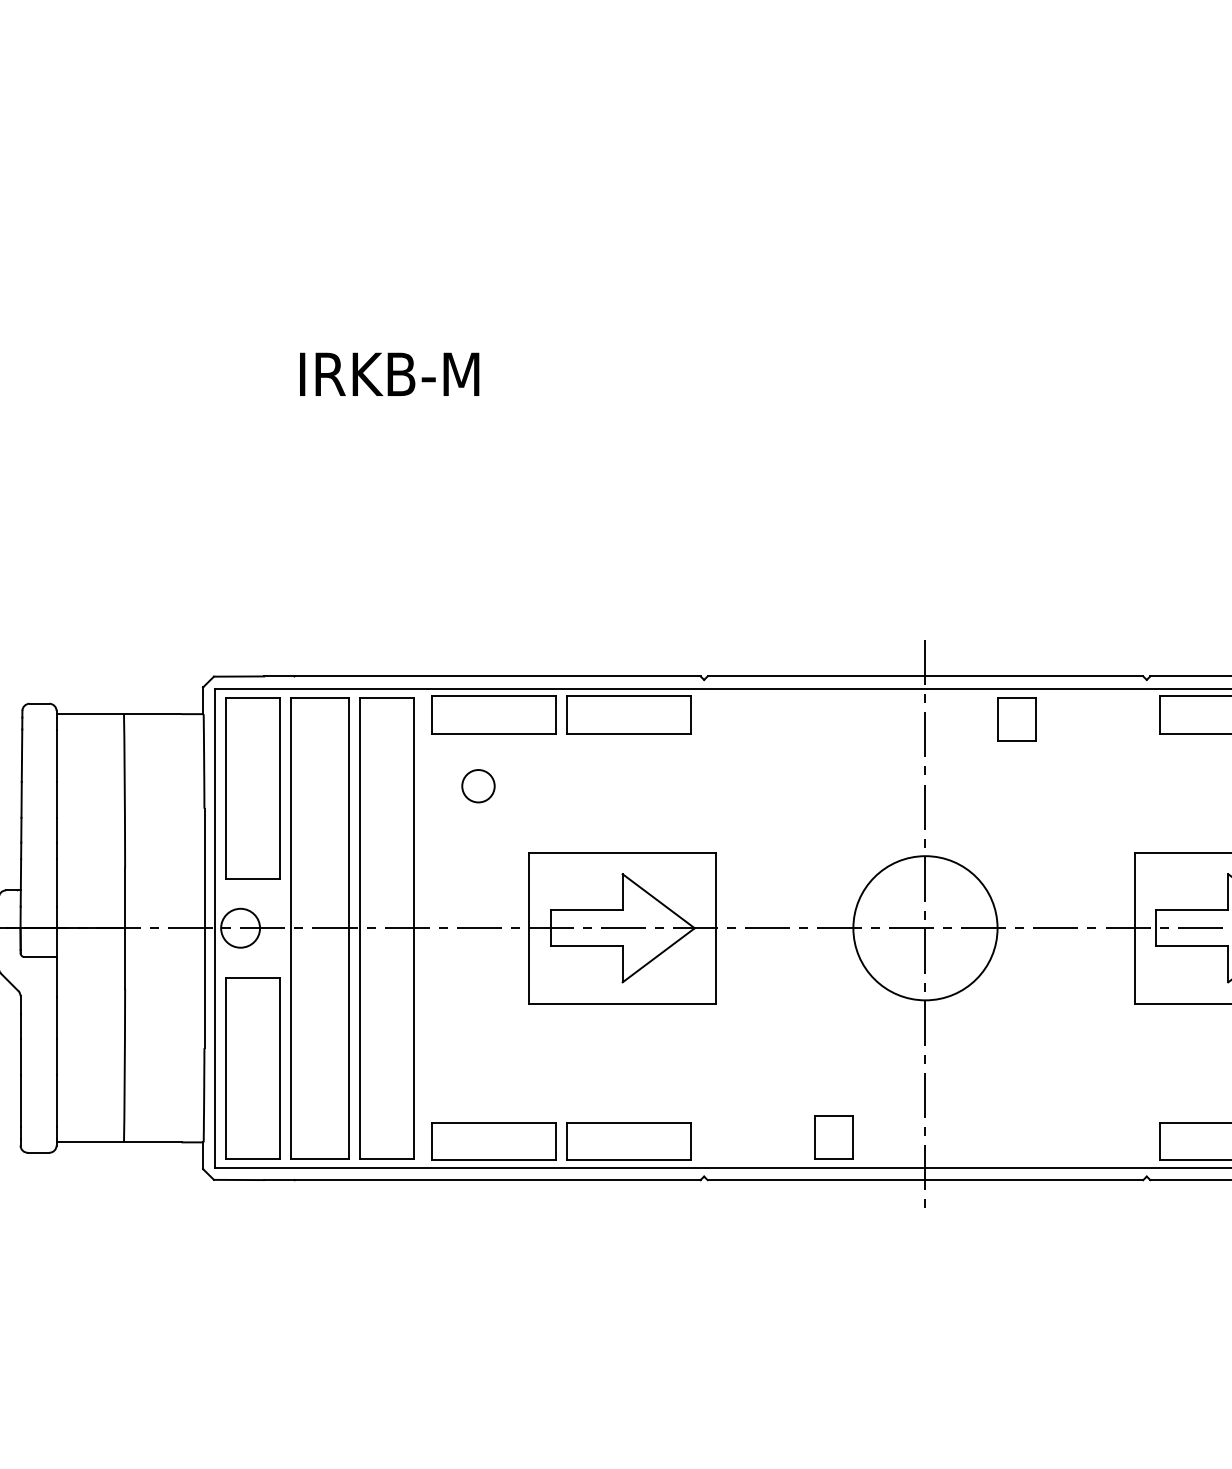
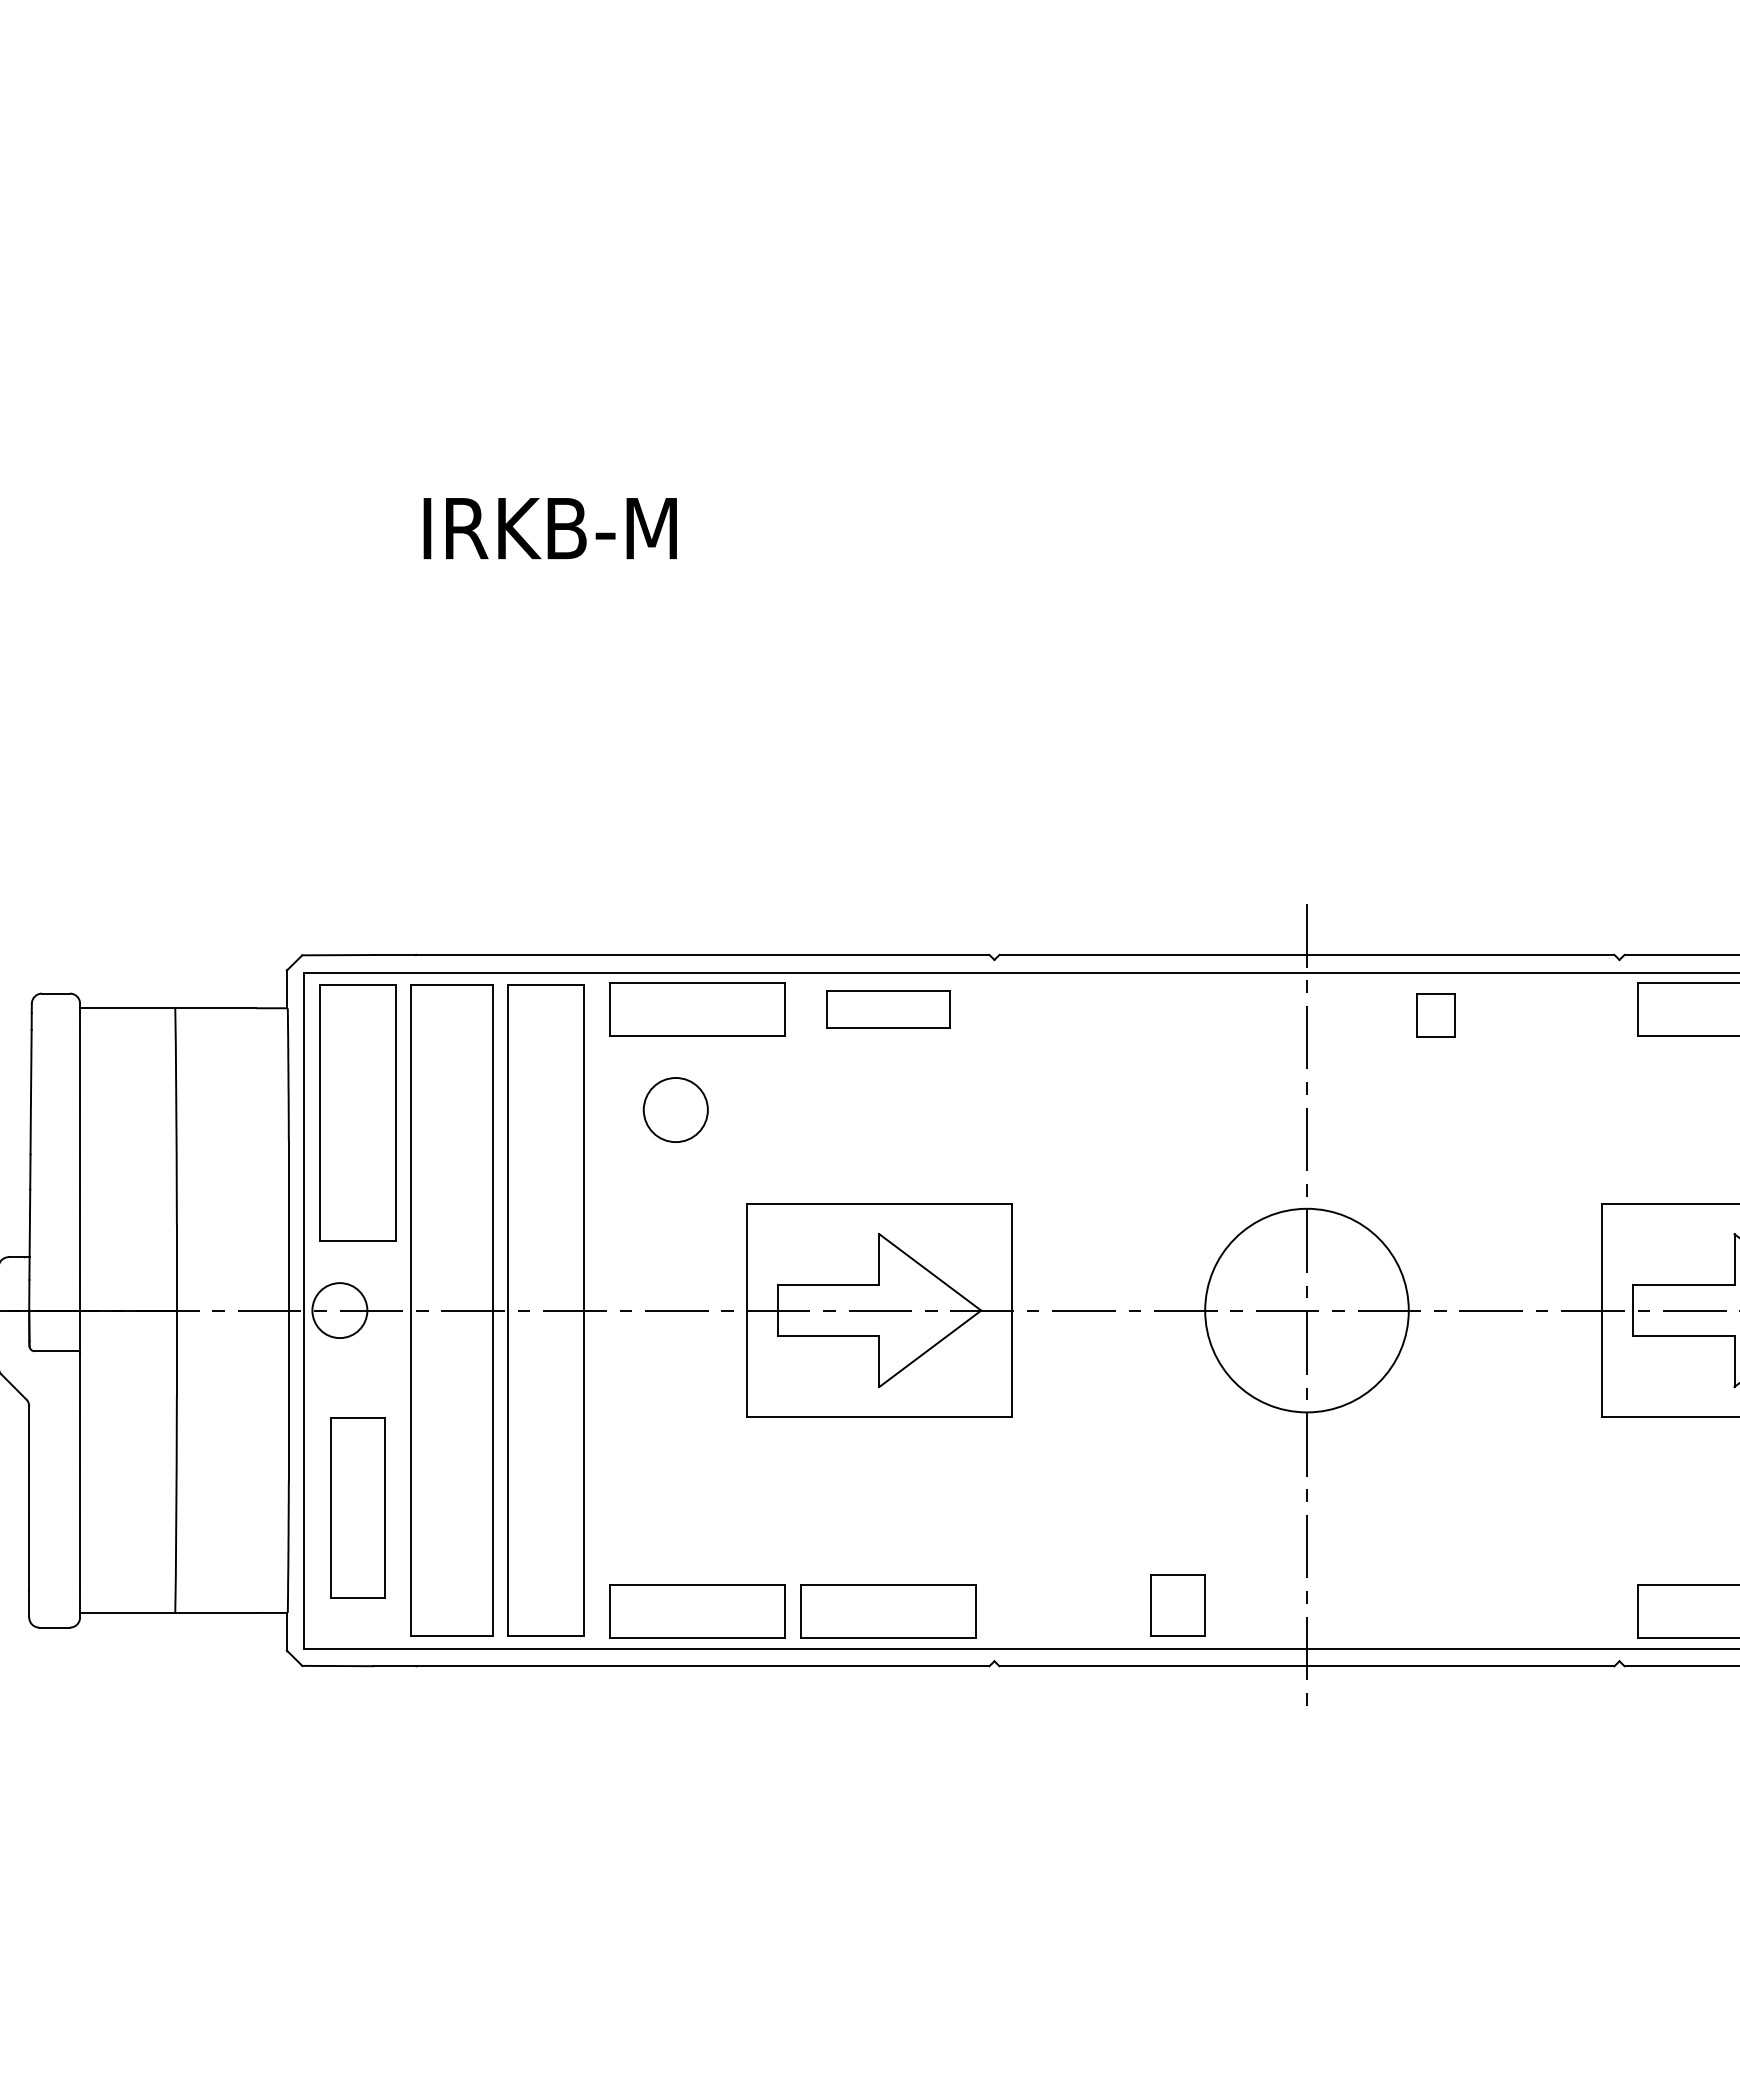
part: (629, 715) -> (888, 1009), size x0.7
part: (1016, 719) -> (1435, 1015), size x0.7
circle: (478, 785) -> (675, 1109), size x1.4
part: (253, 1067) -> (357, 1507), size x0.7

